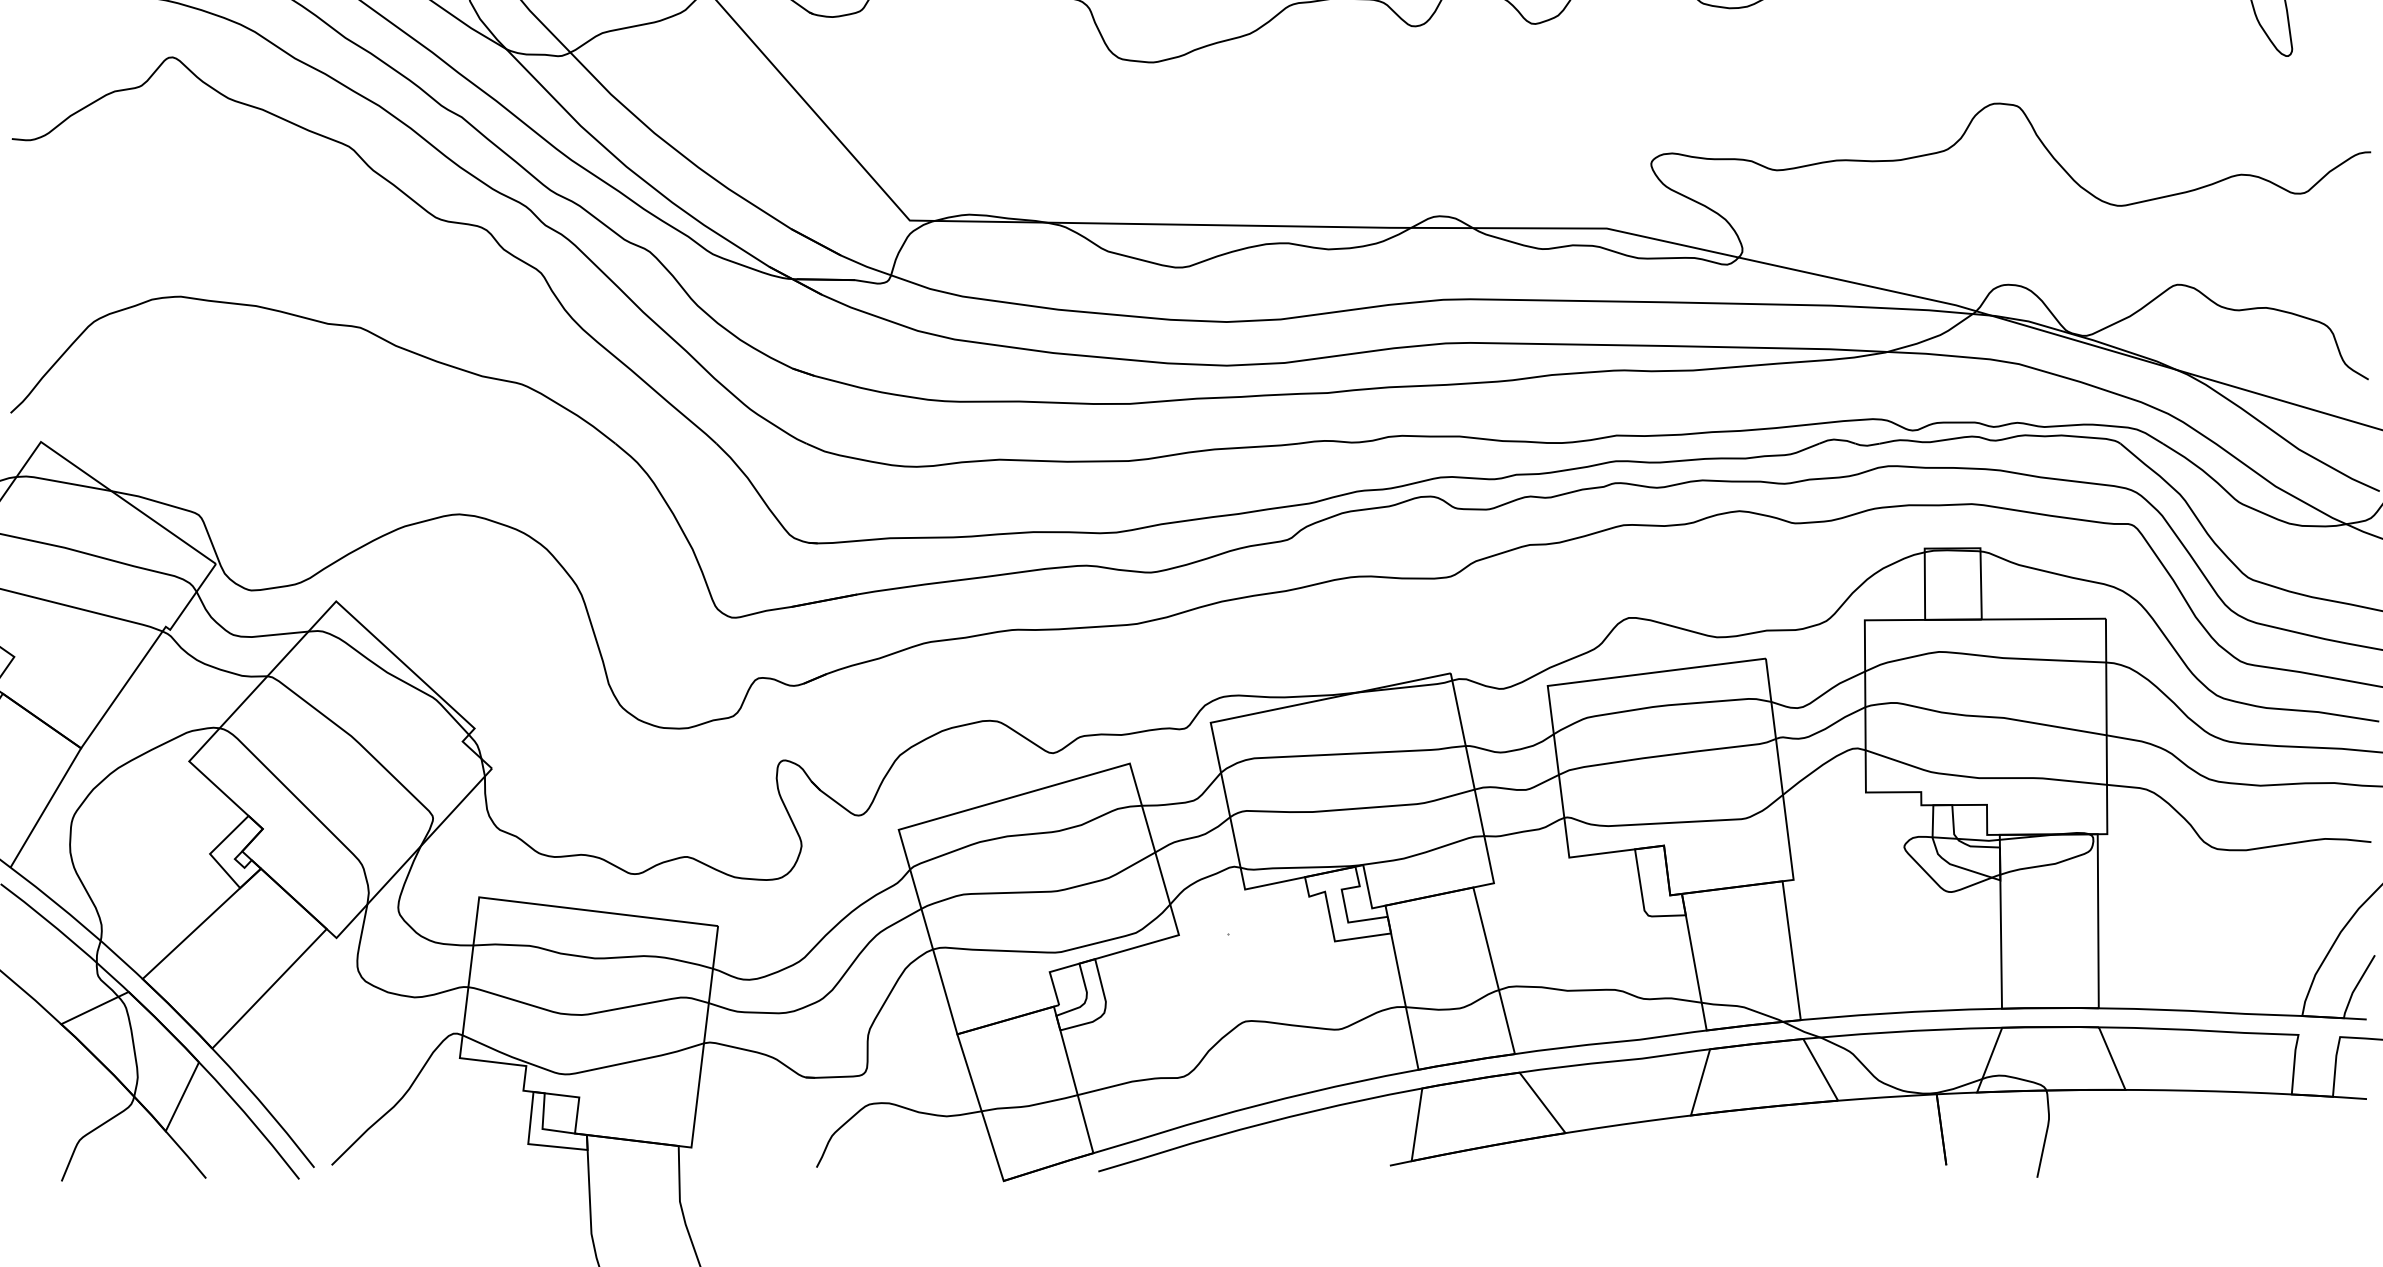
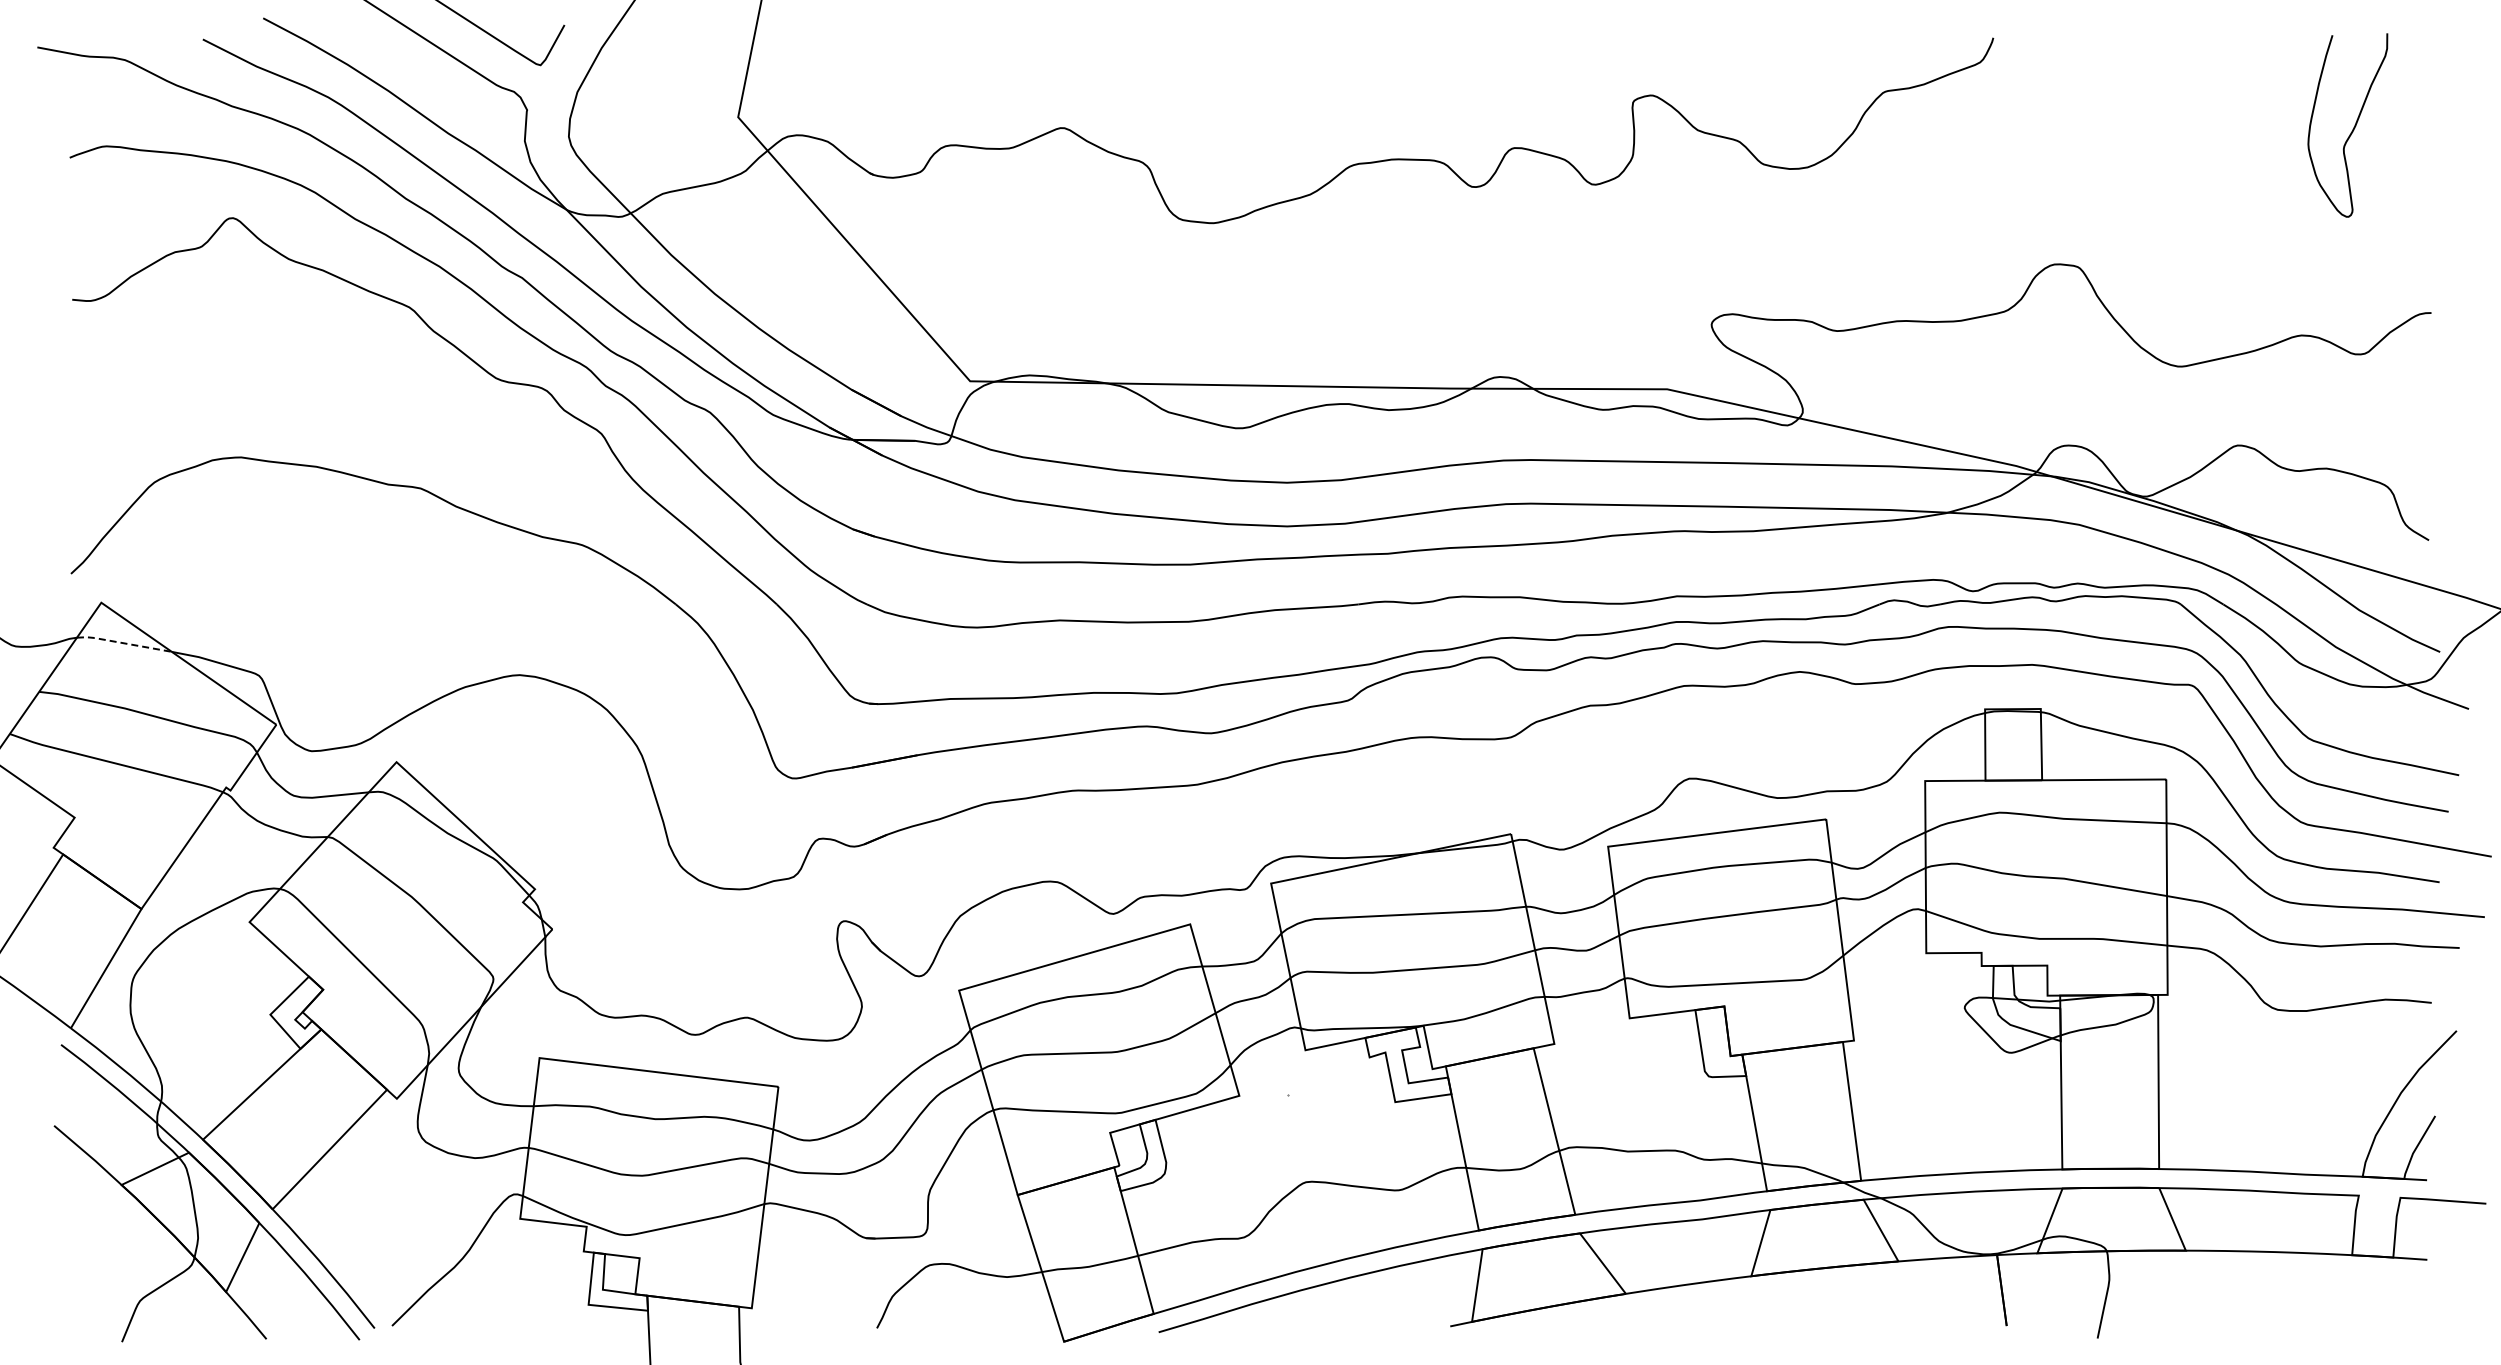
line: (63, 482) -> (123, 643), solid -> dashed

